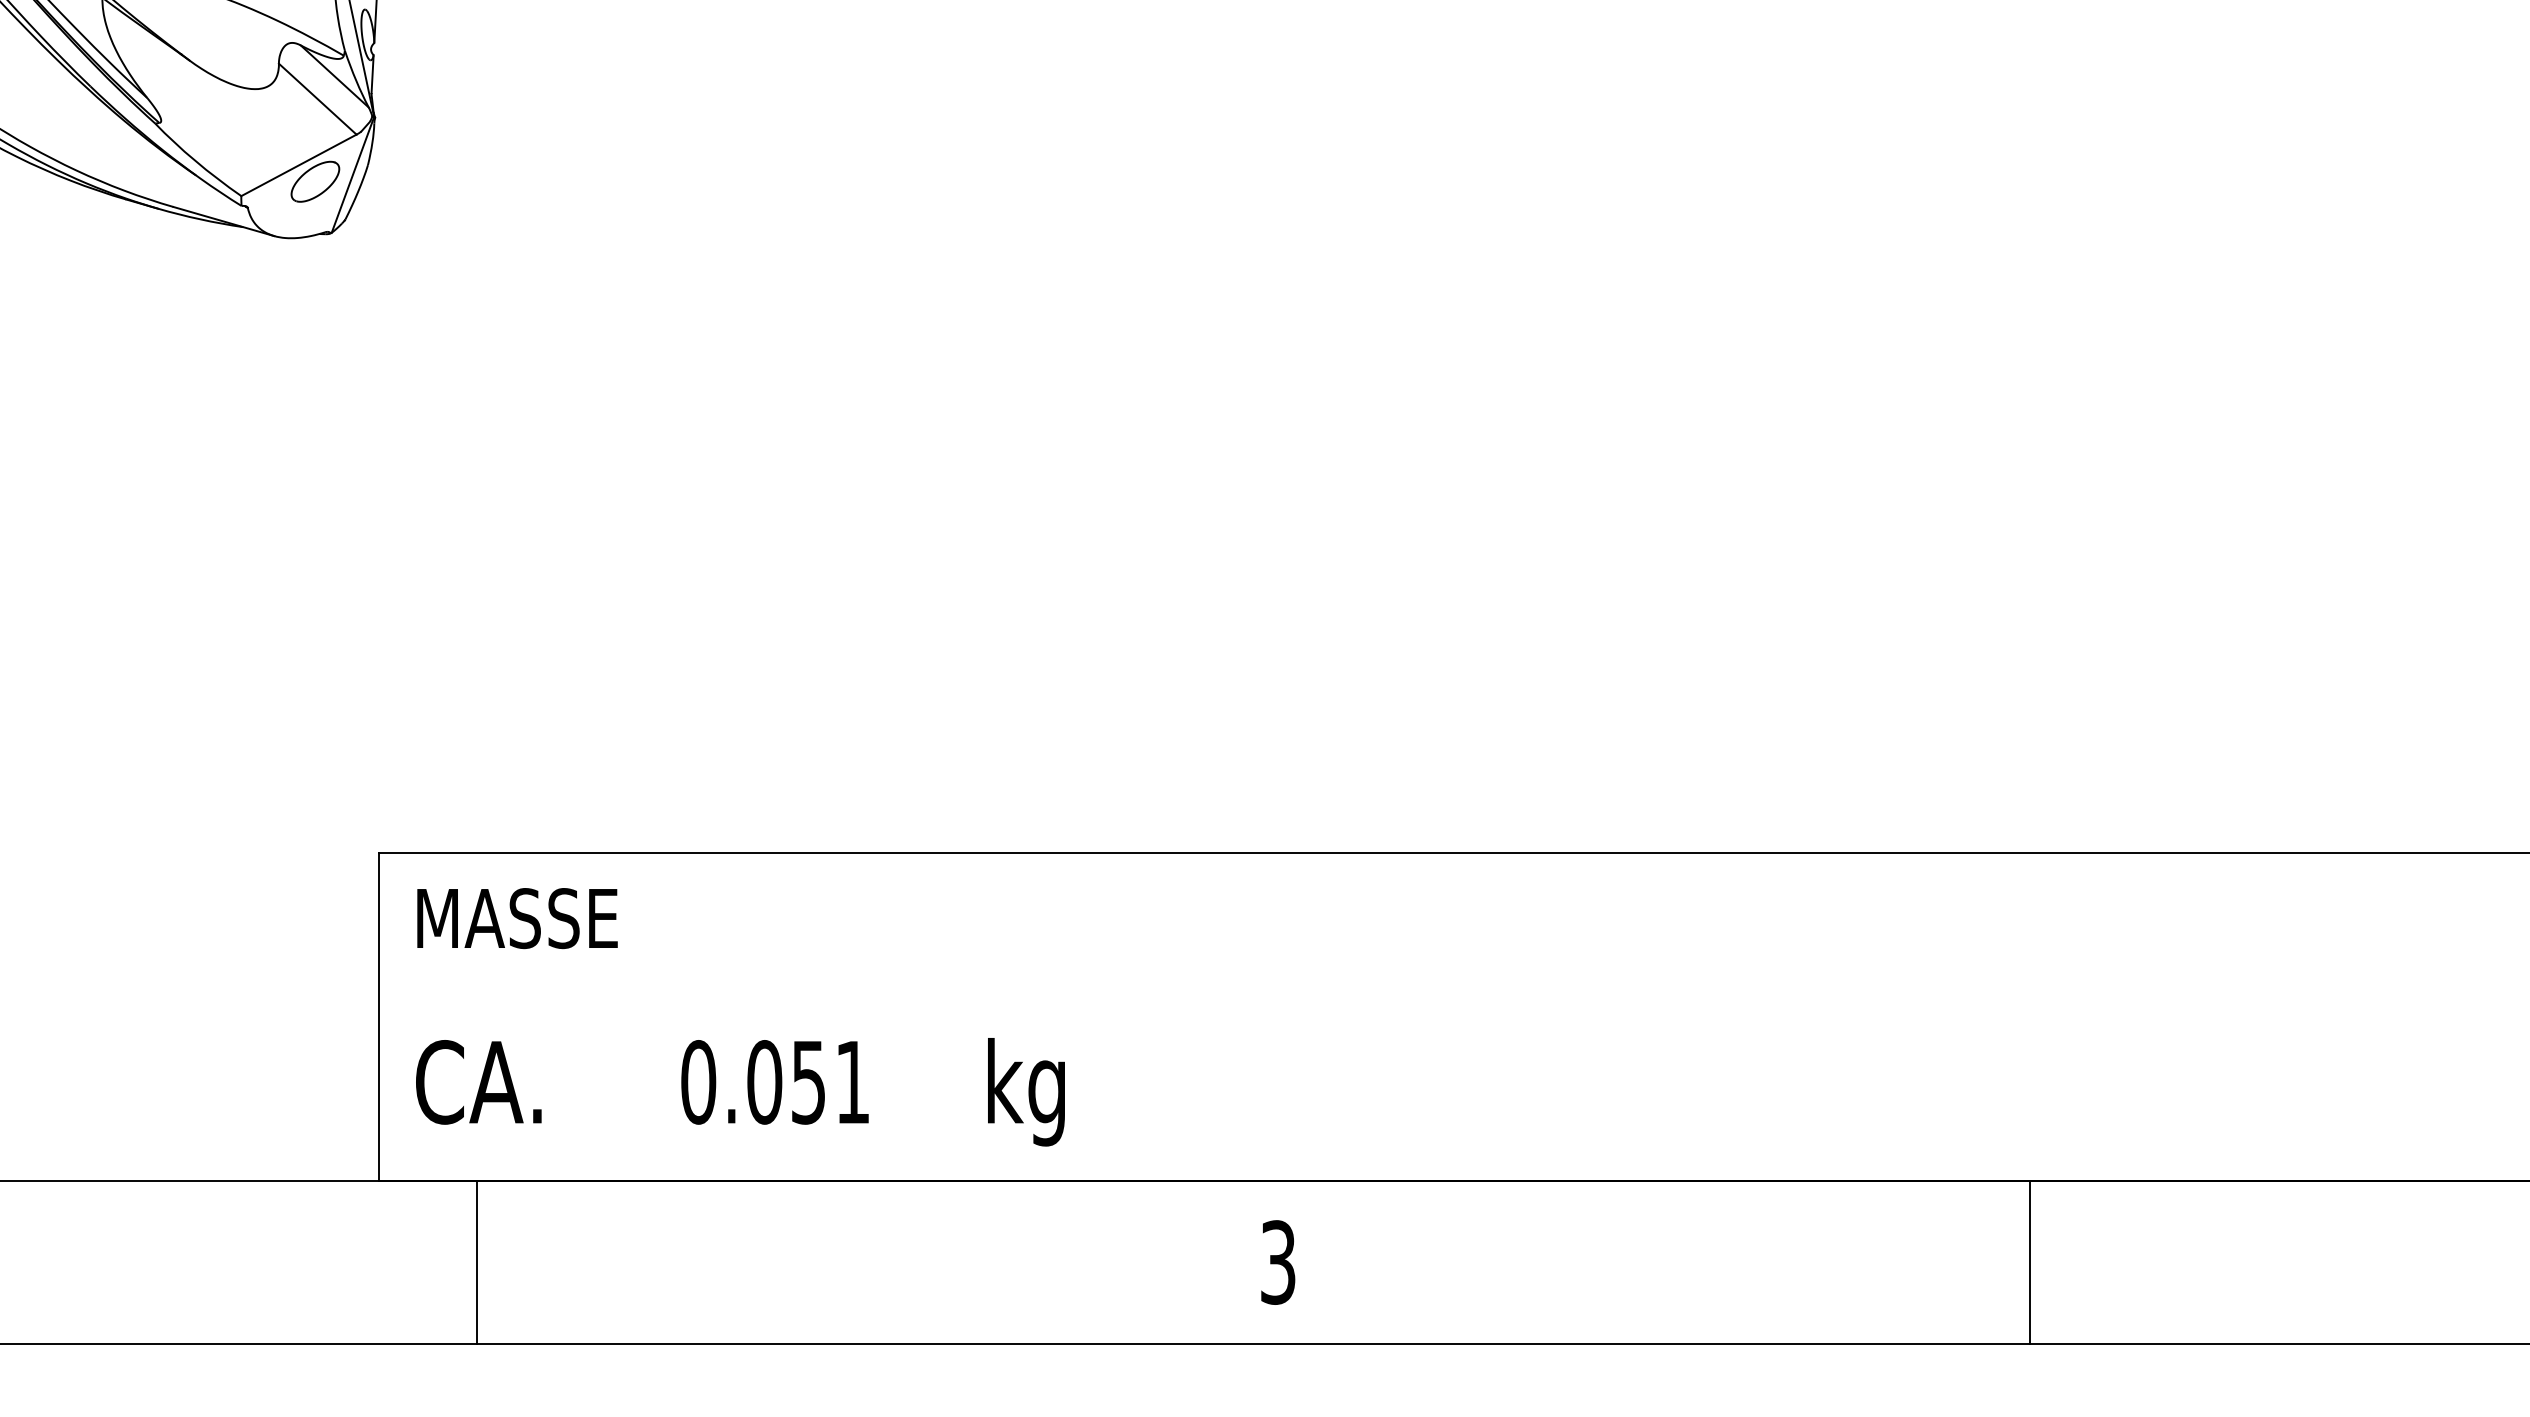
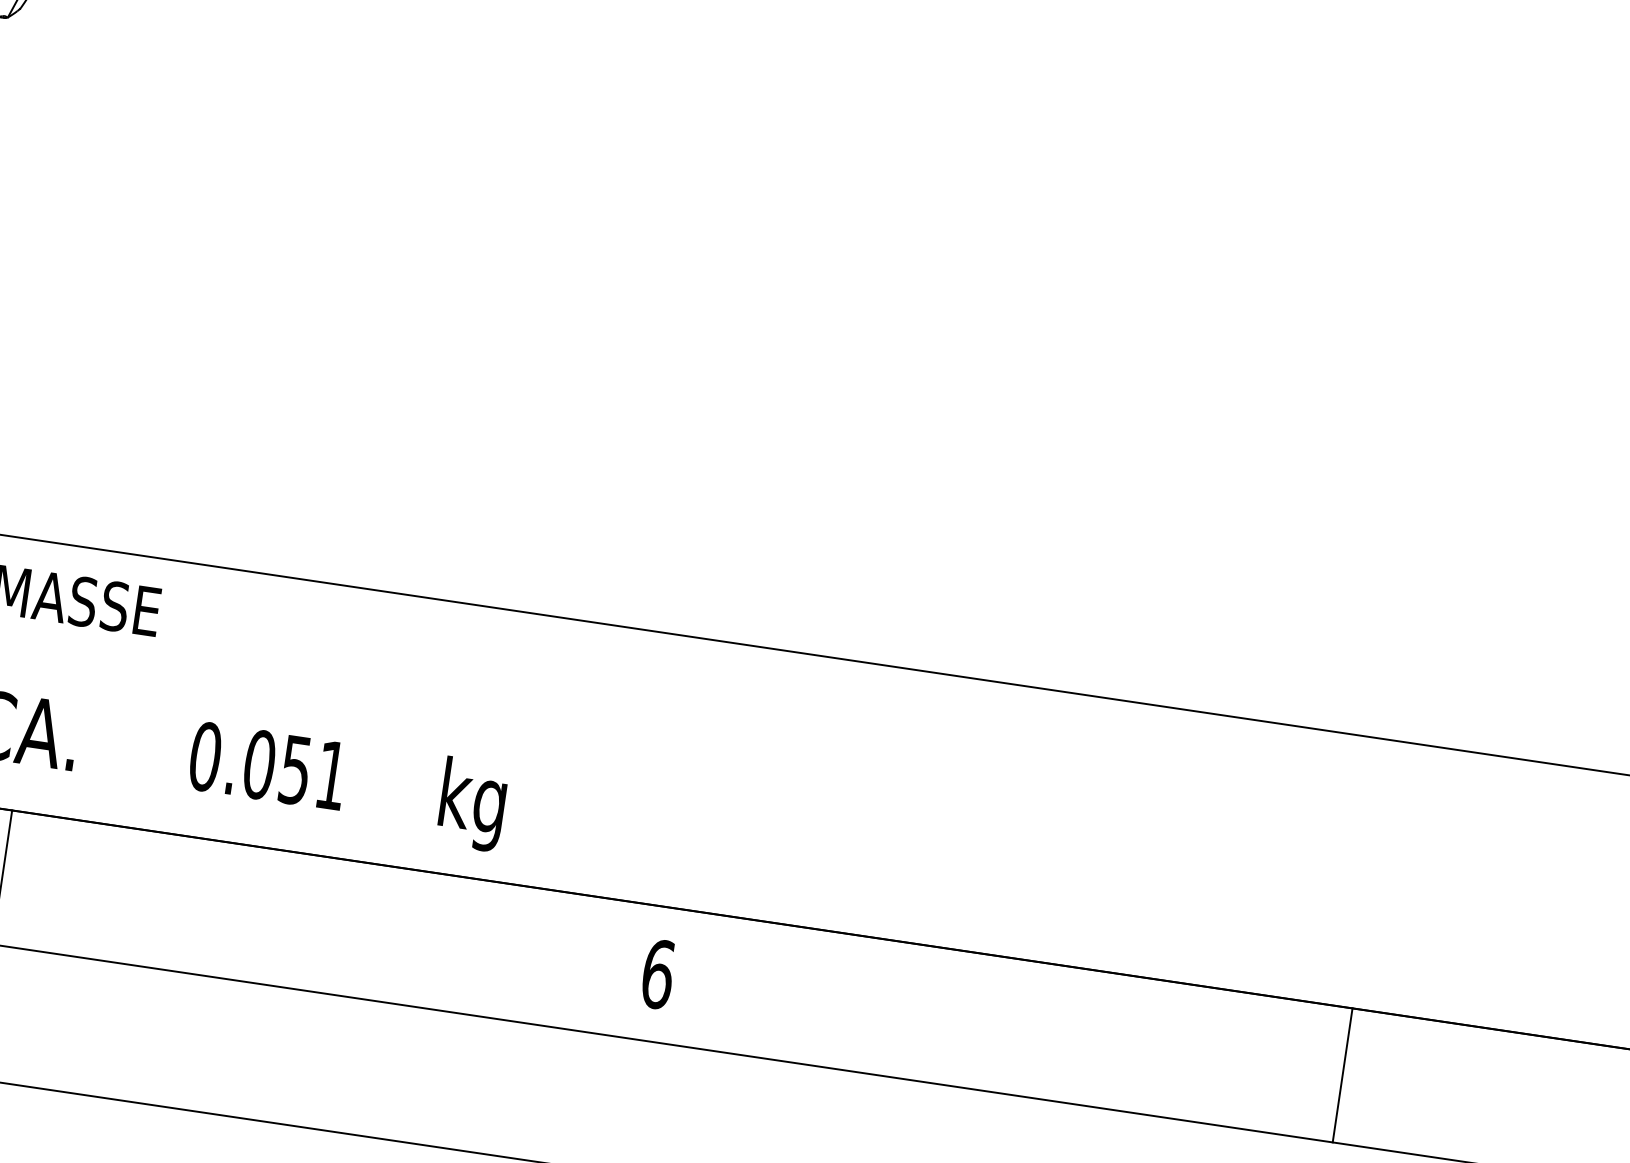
text: (1278, 1262) -> (658, 974), 3 -> 6
line: (2029, 1262) -> (1342, 1075), moved

